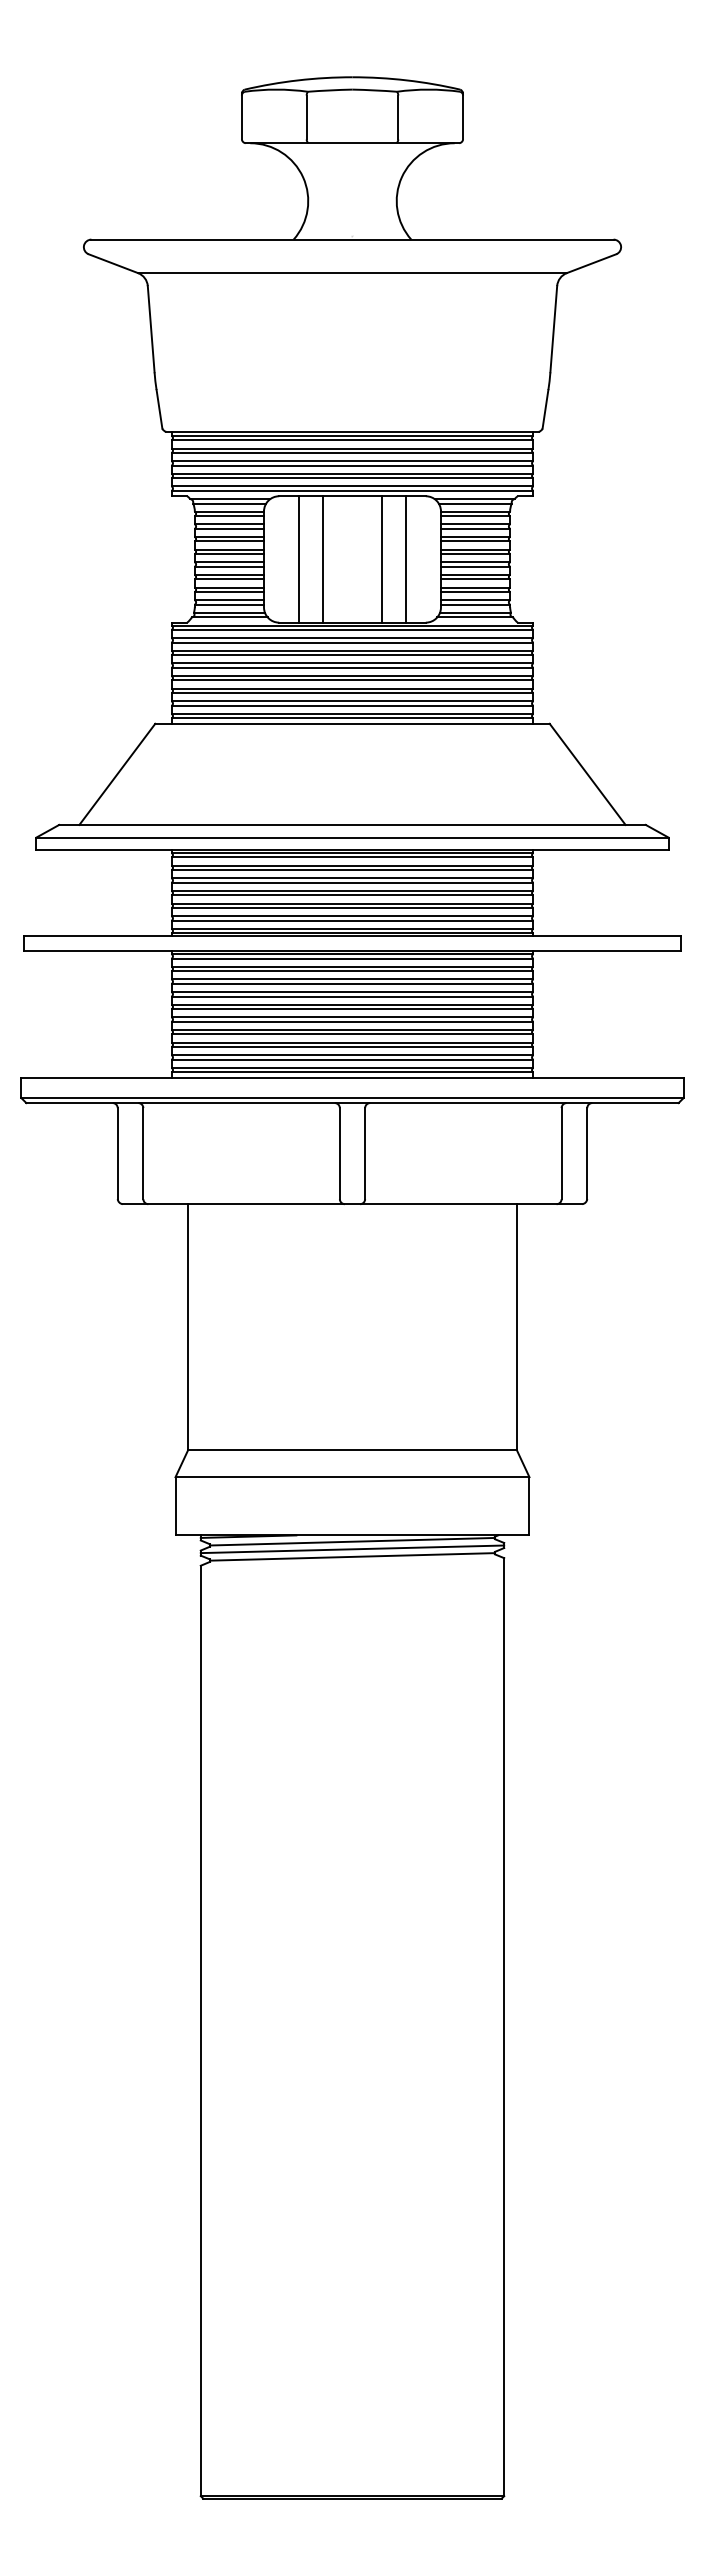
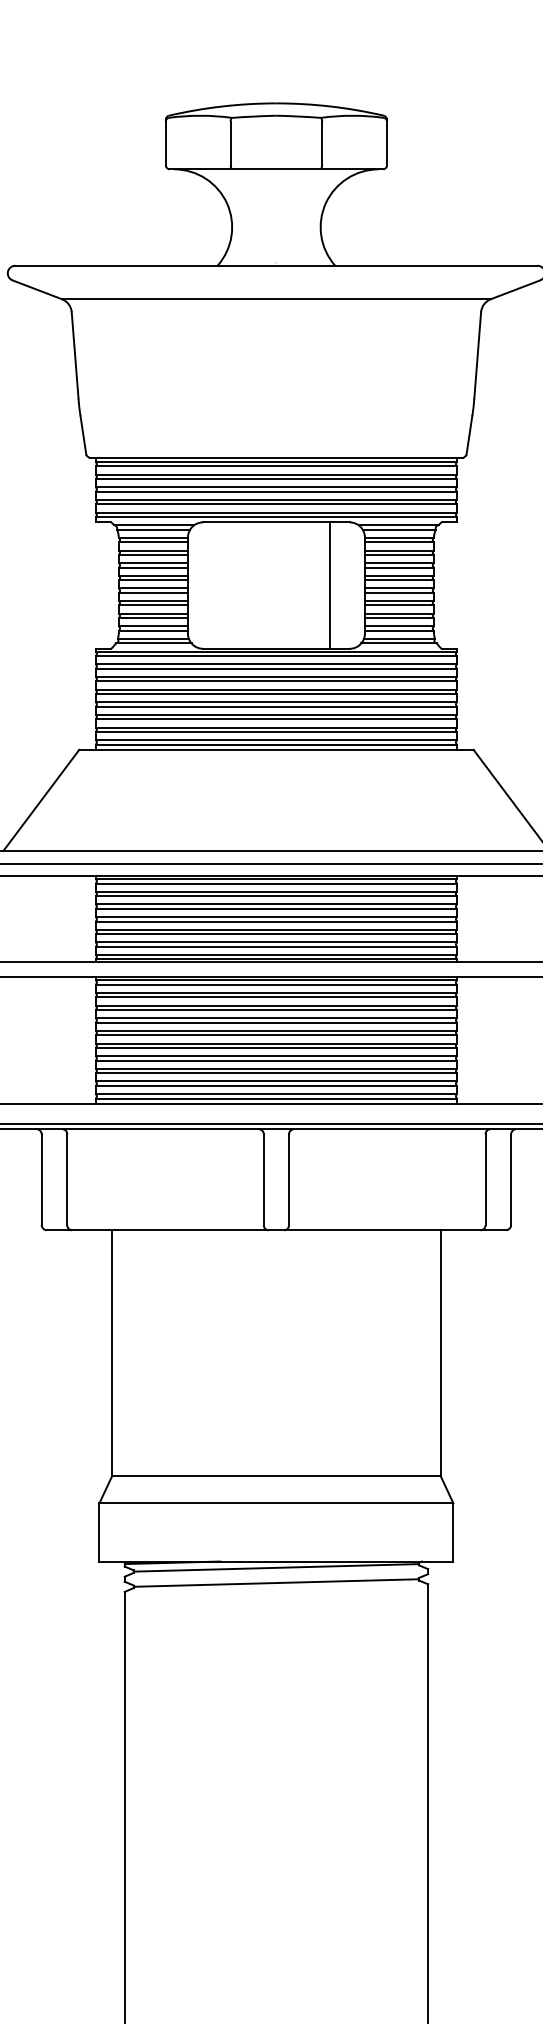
line: (299, 559) -> (223, 585), removed
line: (323, 559) -> (247, 585), removed
line: (381, 559) -> (305, 585), removed
line: (352, 1549) -> (276, 1575), removed

